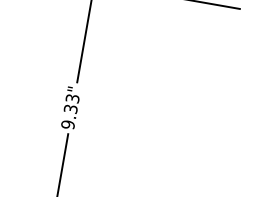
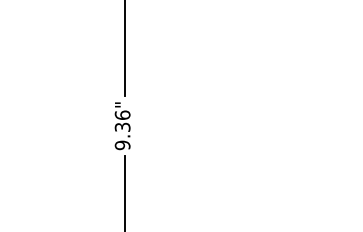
text: (72, 97) -> (122, 114), 9.33" -> 9.36"

